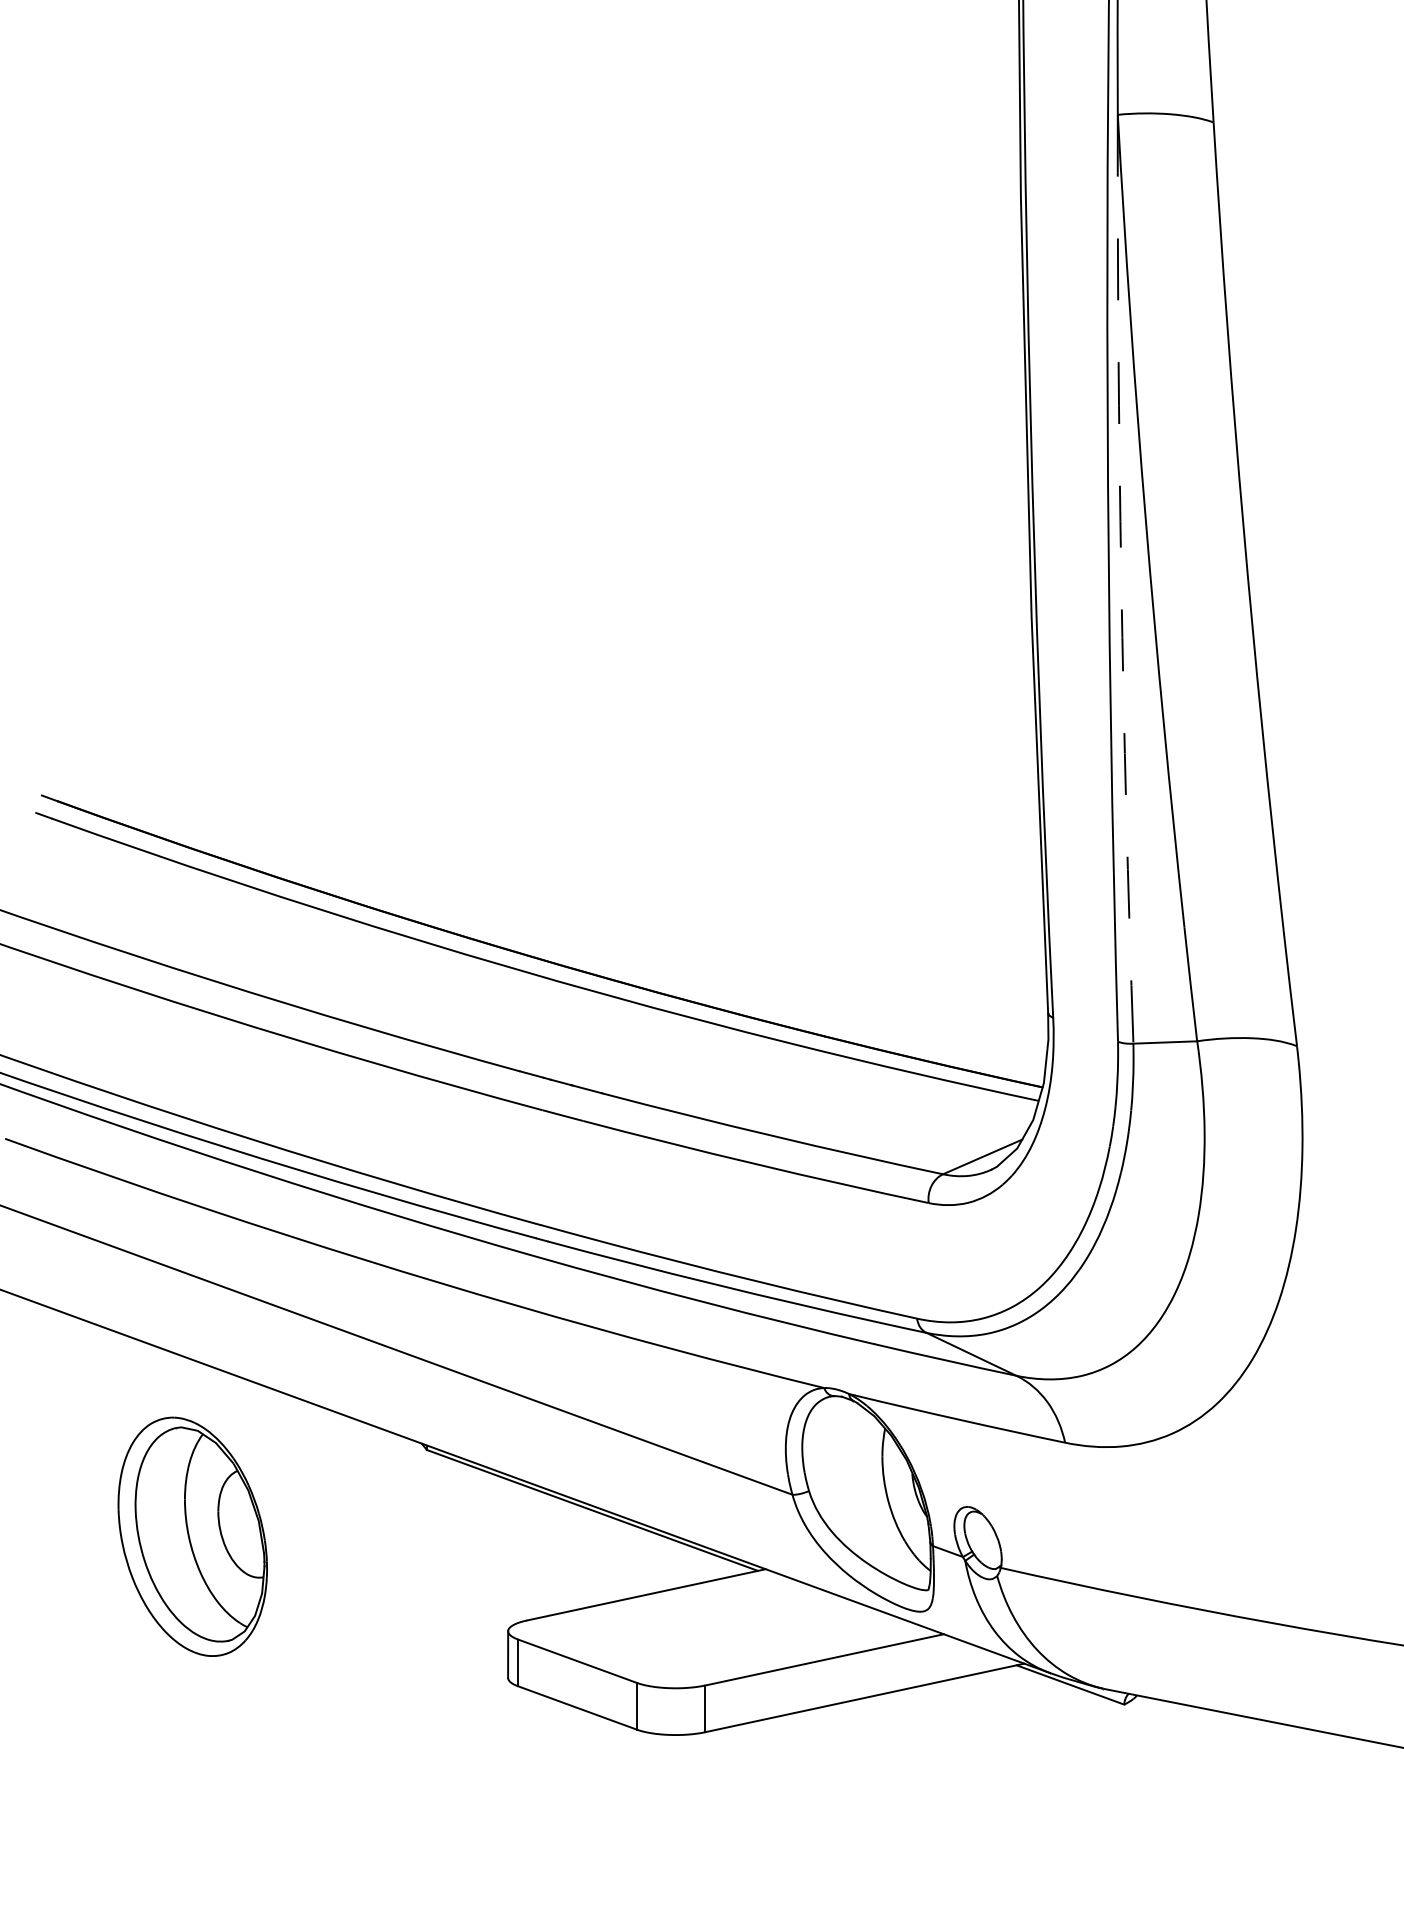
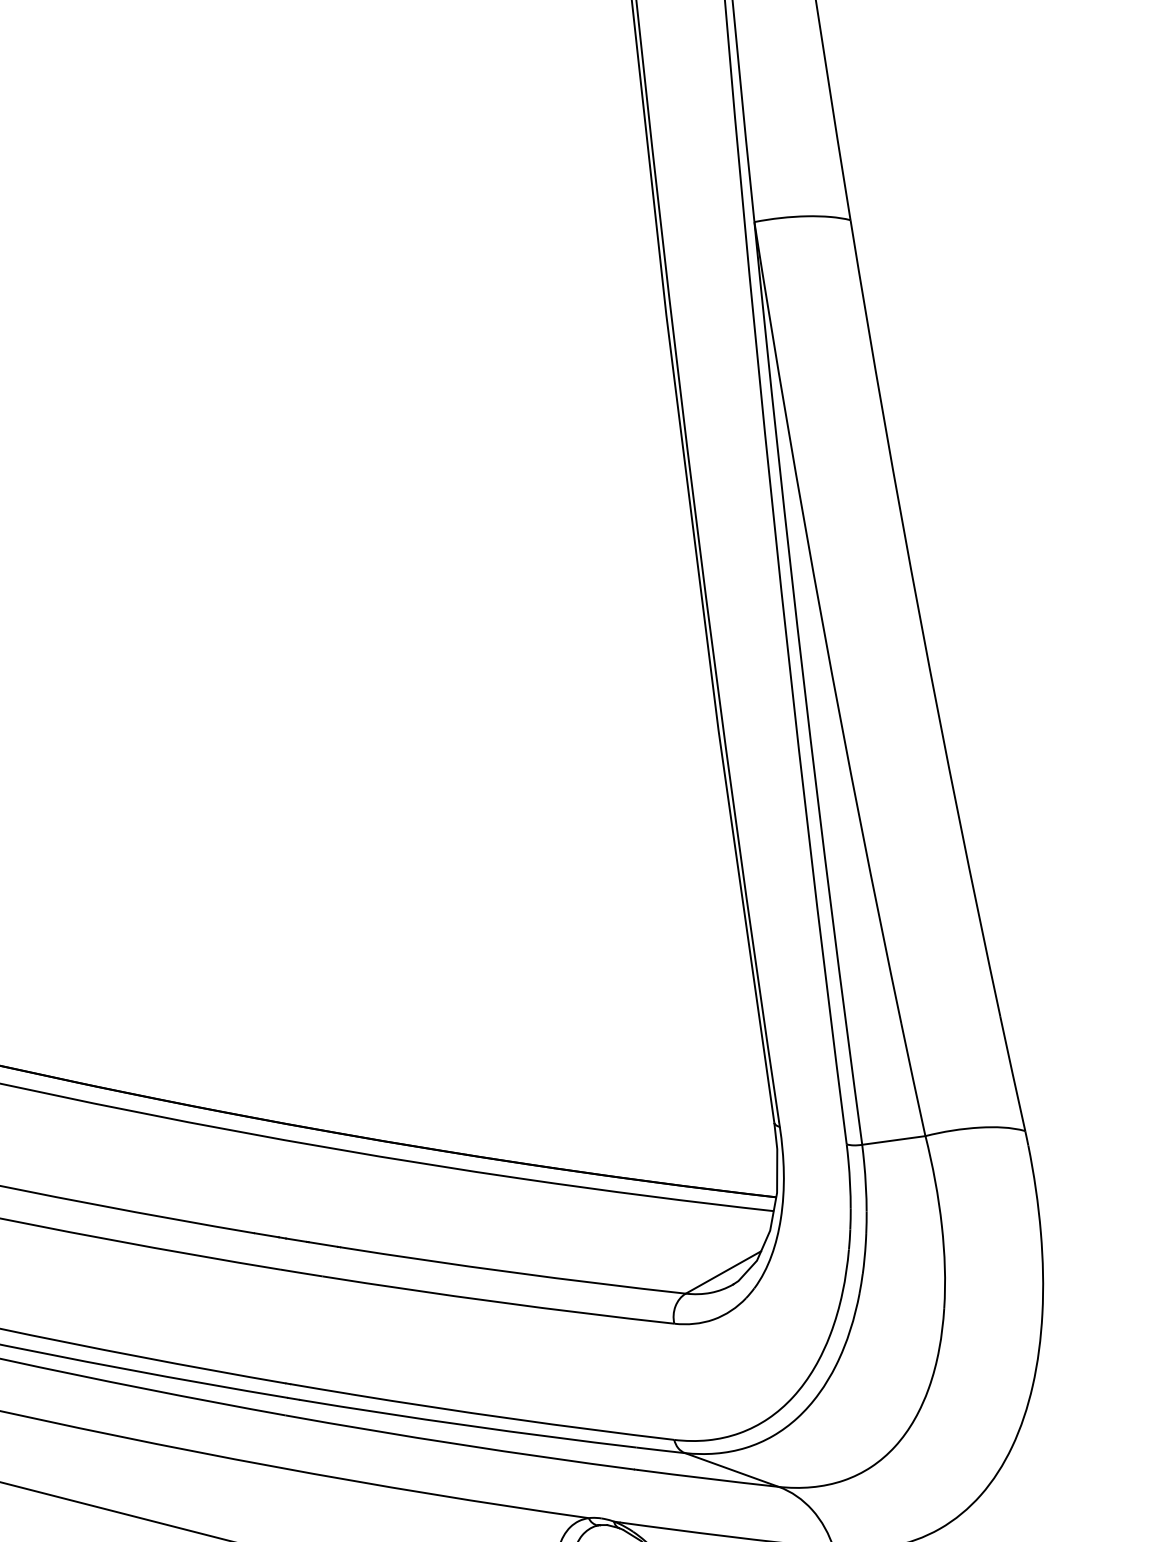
arc: (1121, 579) -> (804, 684), dashed -> solid

